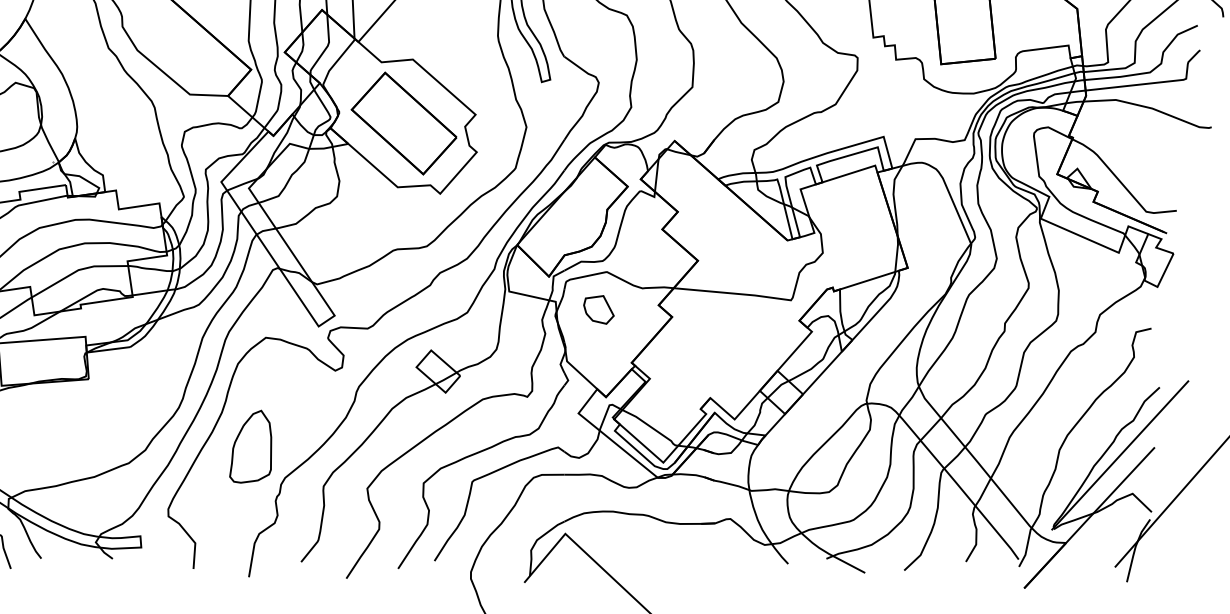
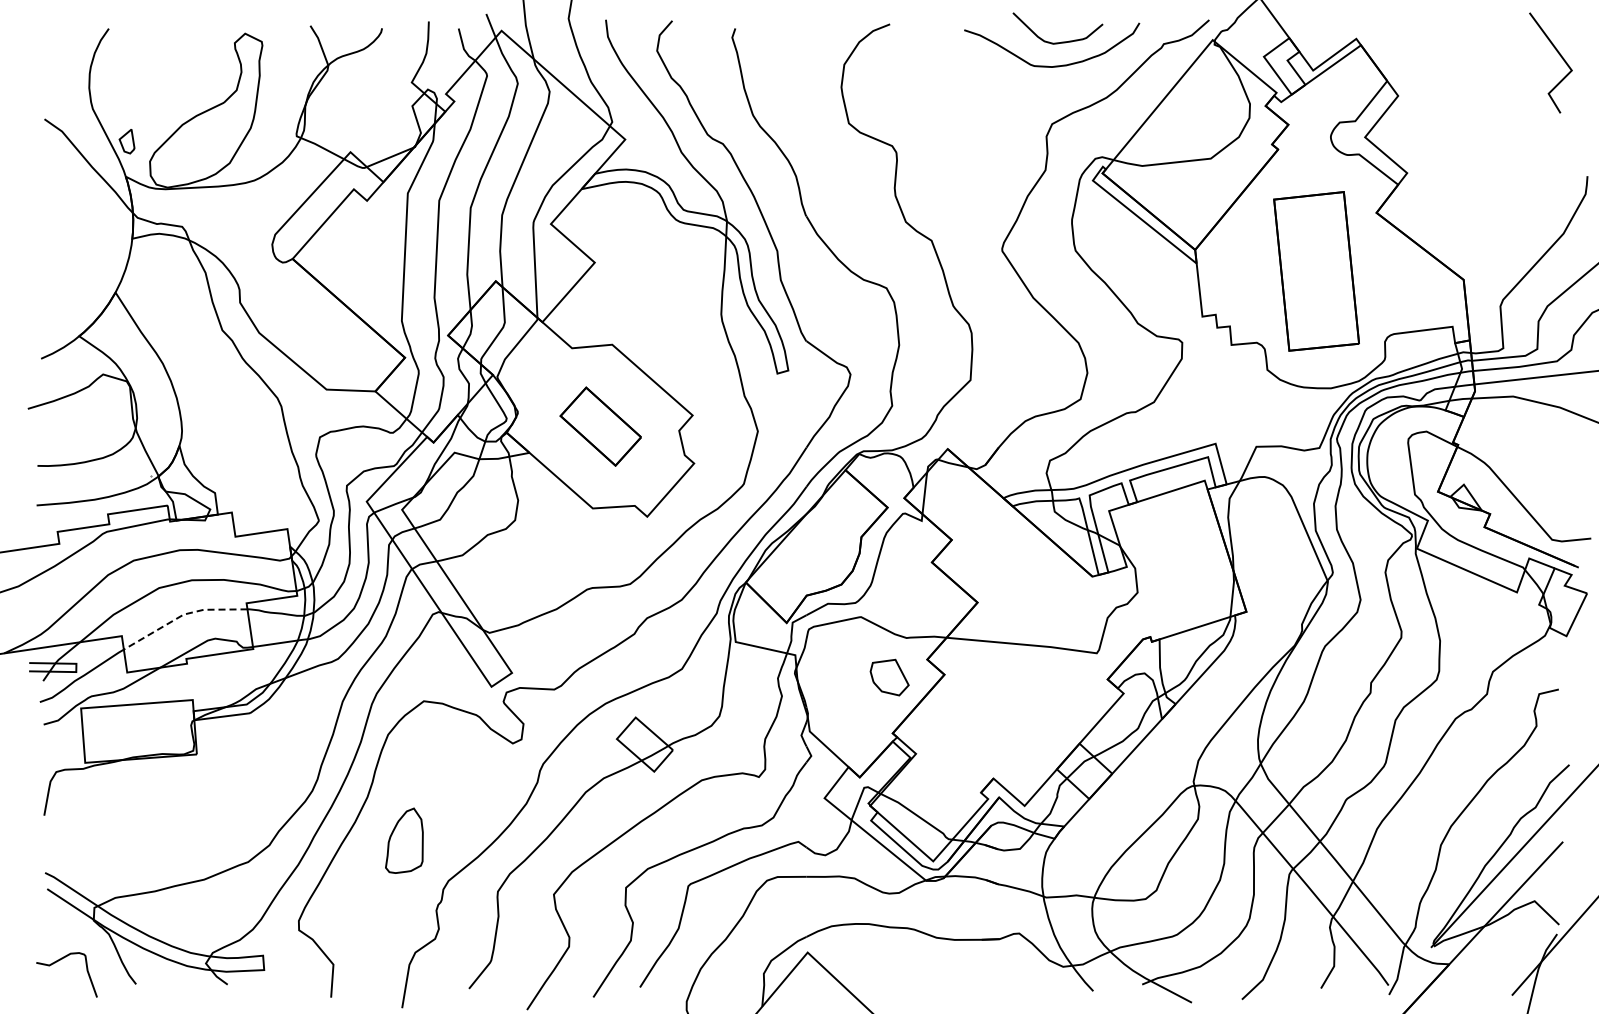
part: (403, 123) -> (600, 426), size x0.6
line: (77, 270) -> (182, 615), solid -> dashed
part: (598, 309) -> (889, 677), moved
part: (250, 446) -> (404, 840), size x0.7

